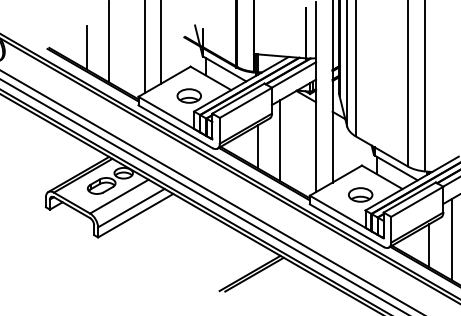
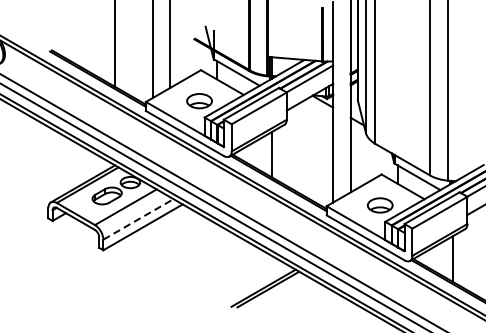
line: (86, 47) -> (91, 49), removed
line: (280, 140) -> (295, 148), removed
line: (131, 207) -> (138, 218), solid -> dashed
line: (451, 239) -> (476, 252), removed

